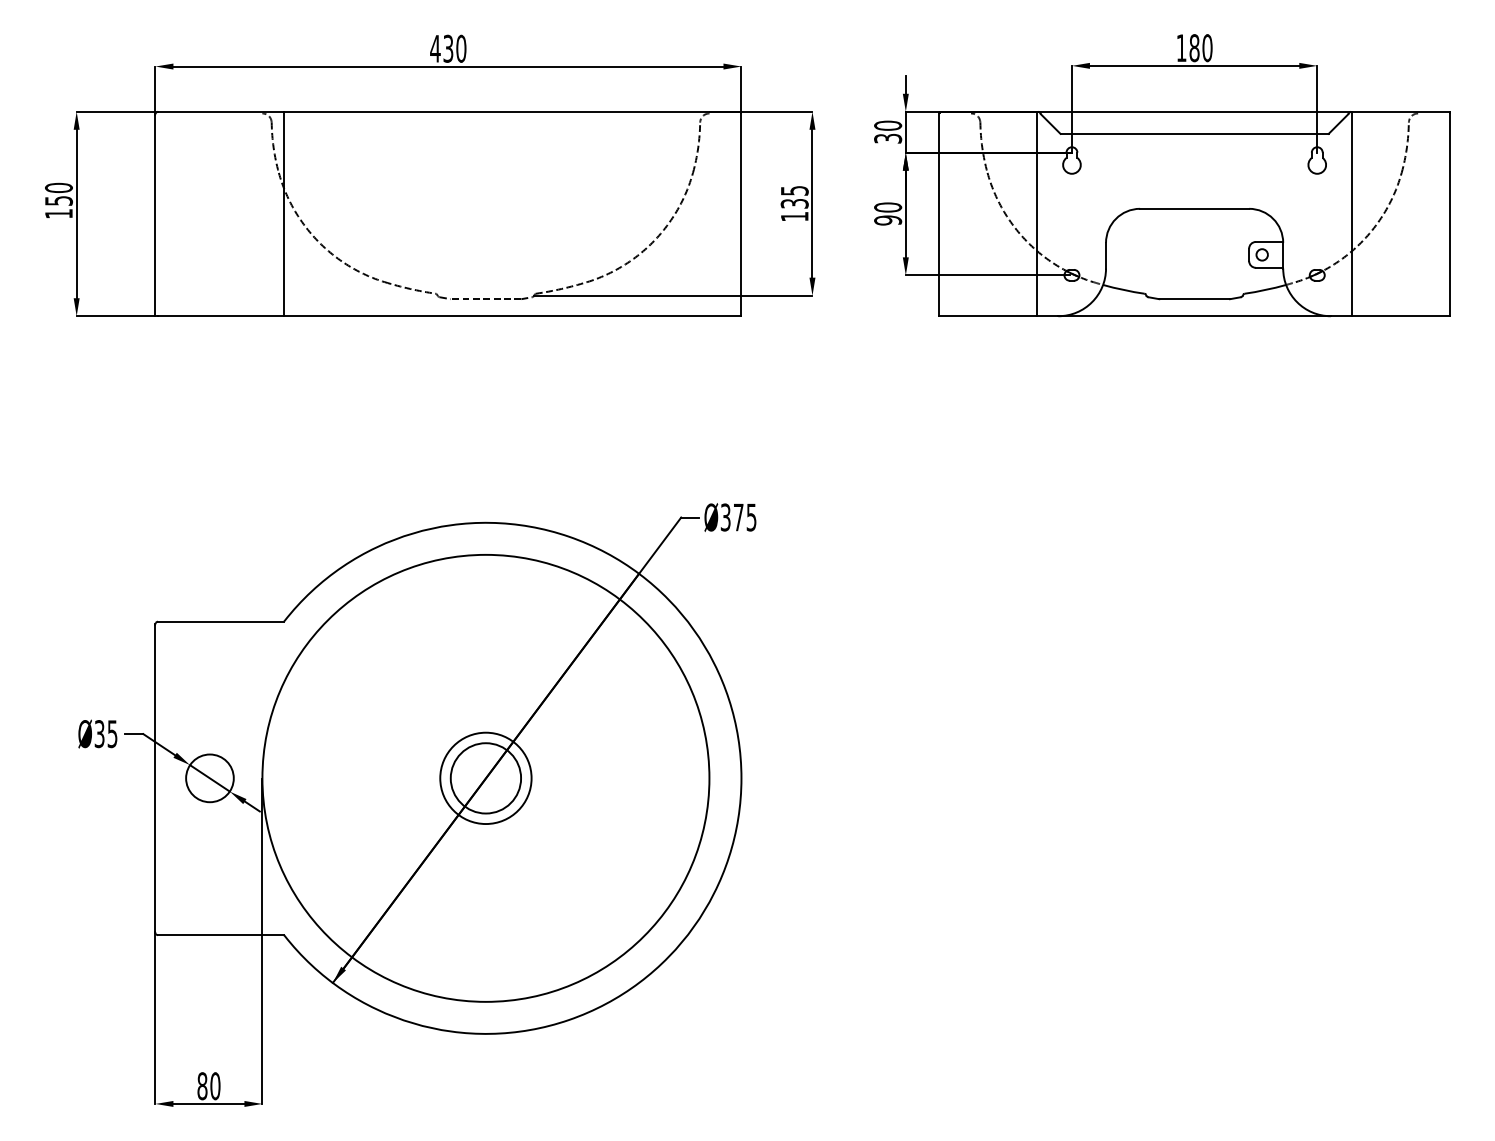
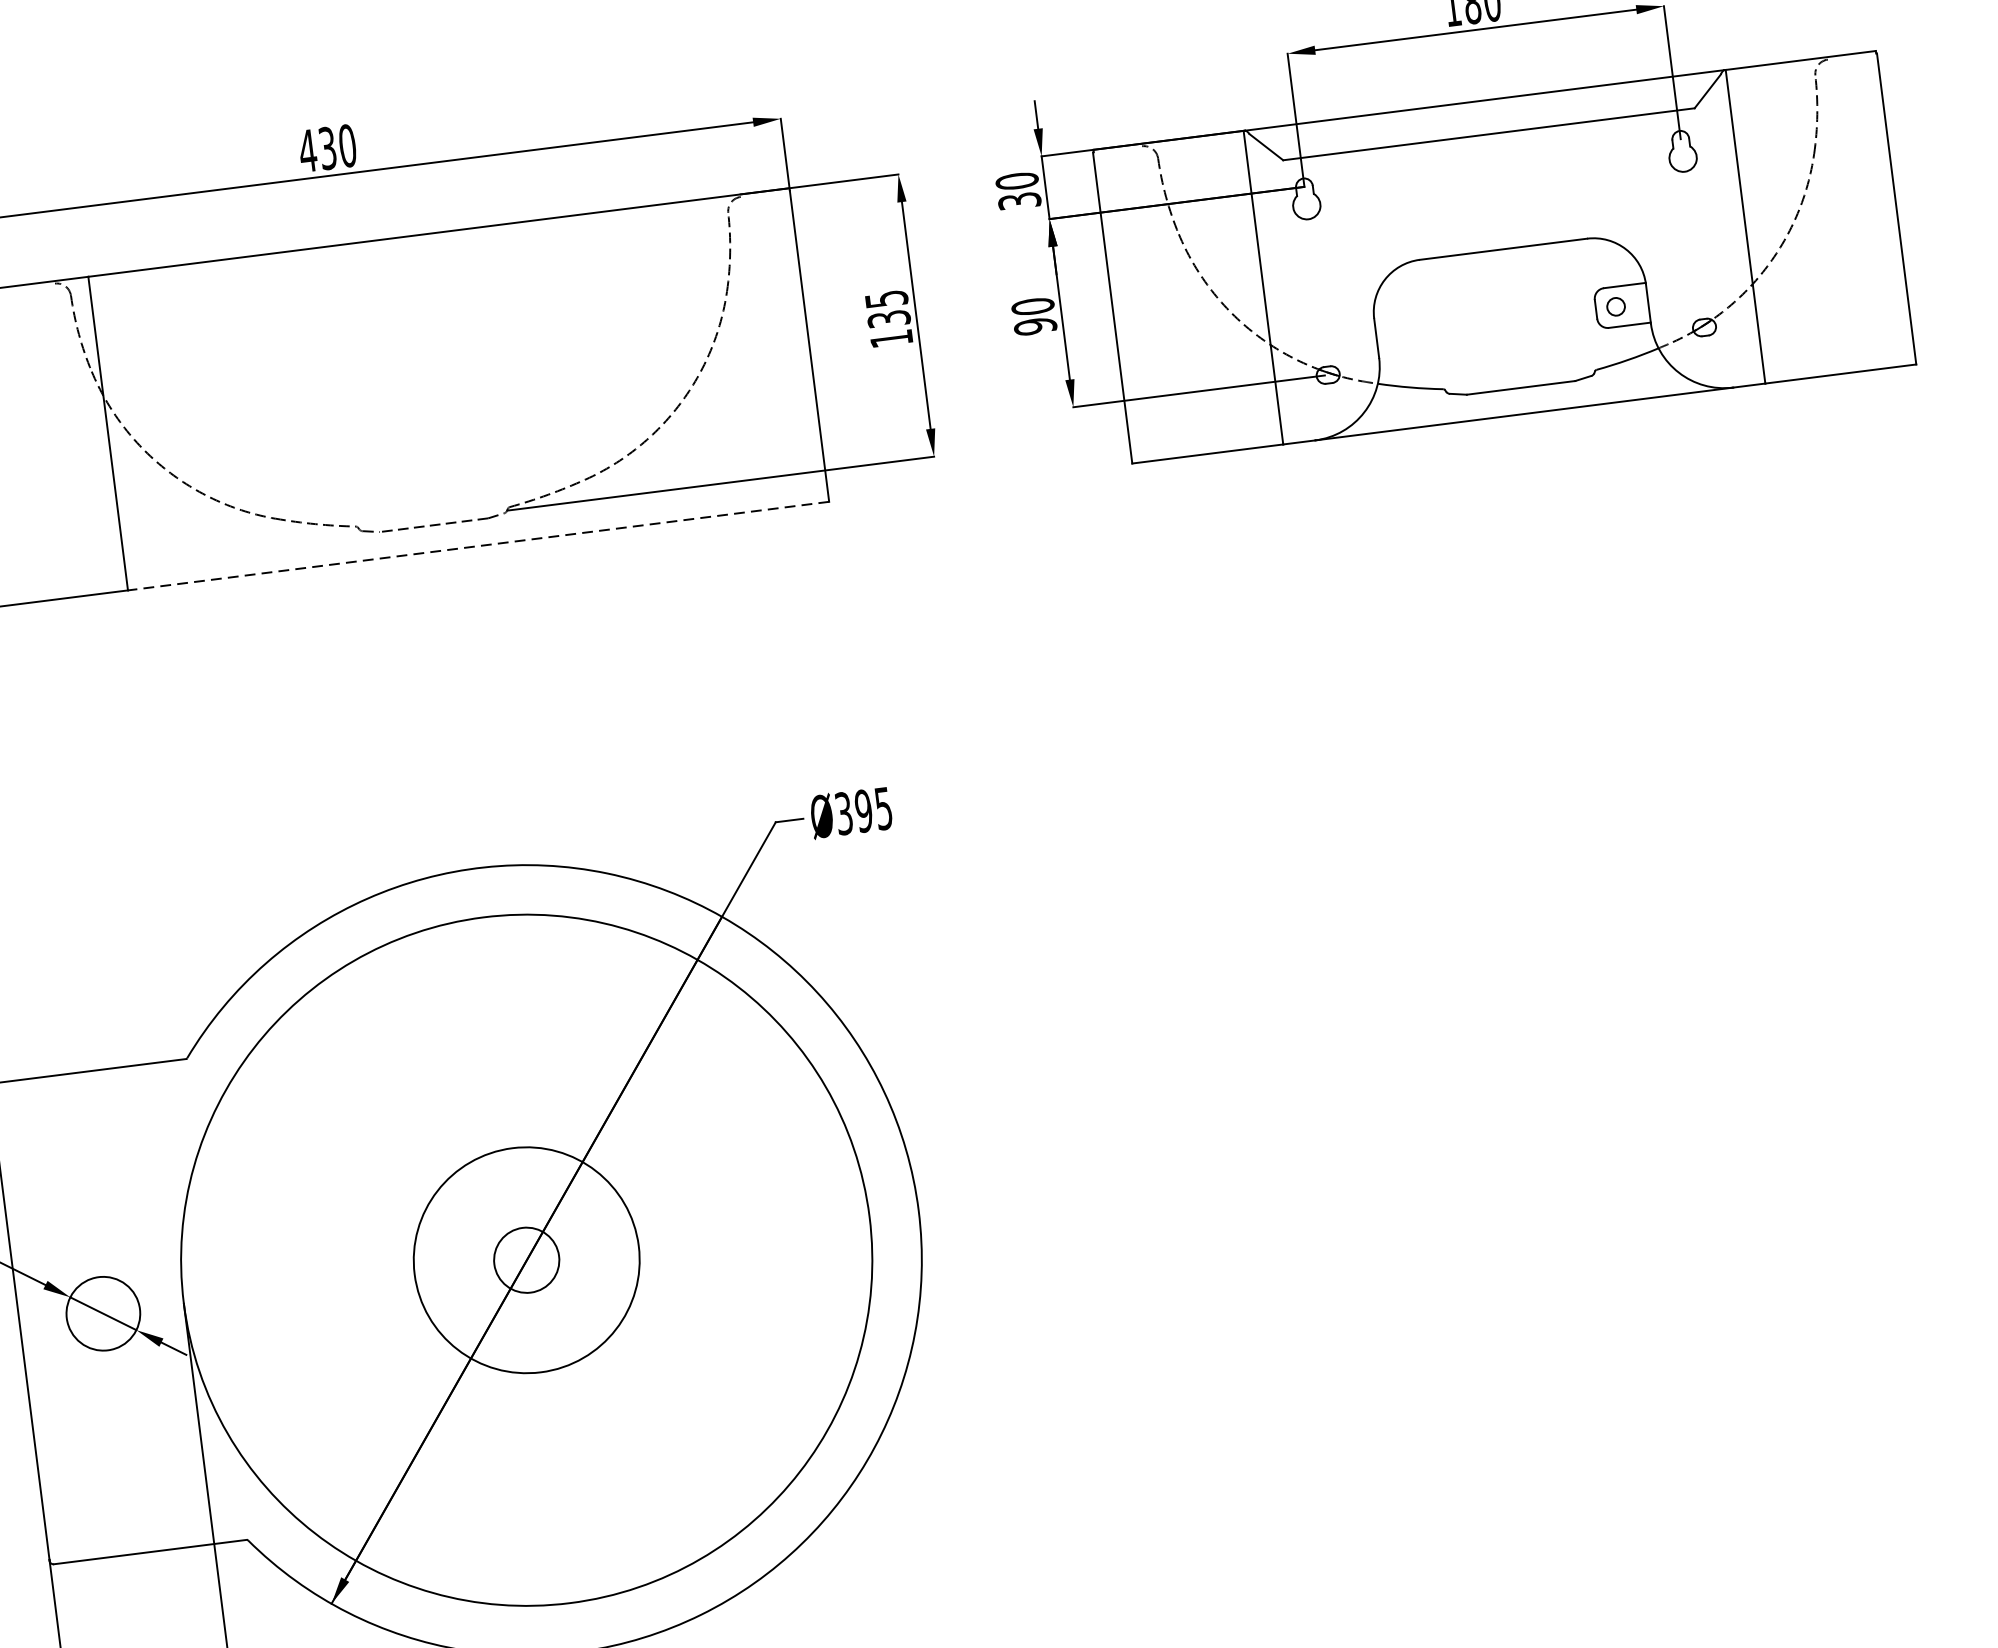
line: (512, 316) -> (477, 546), solid -> dashed
text: (738, 517) -> (863, 811), Ø375 -> Ø395
circle: (485, 778) -> (526, 1260), size x0.6
circle: (485, 778) -> (526, 1260), size x1.6

